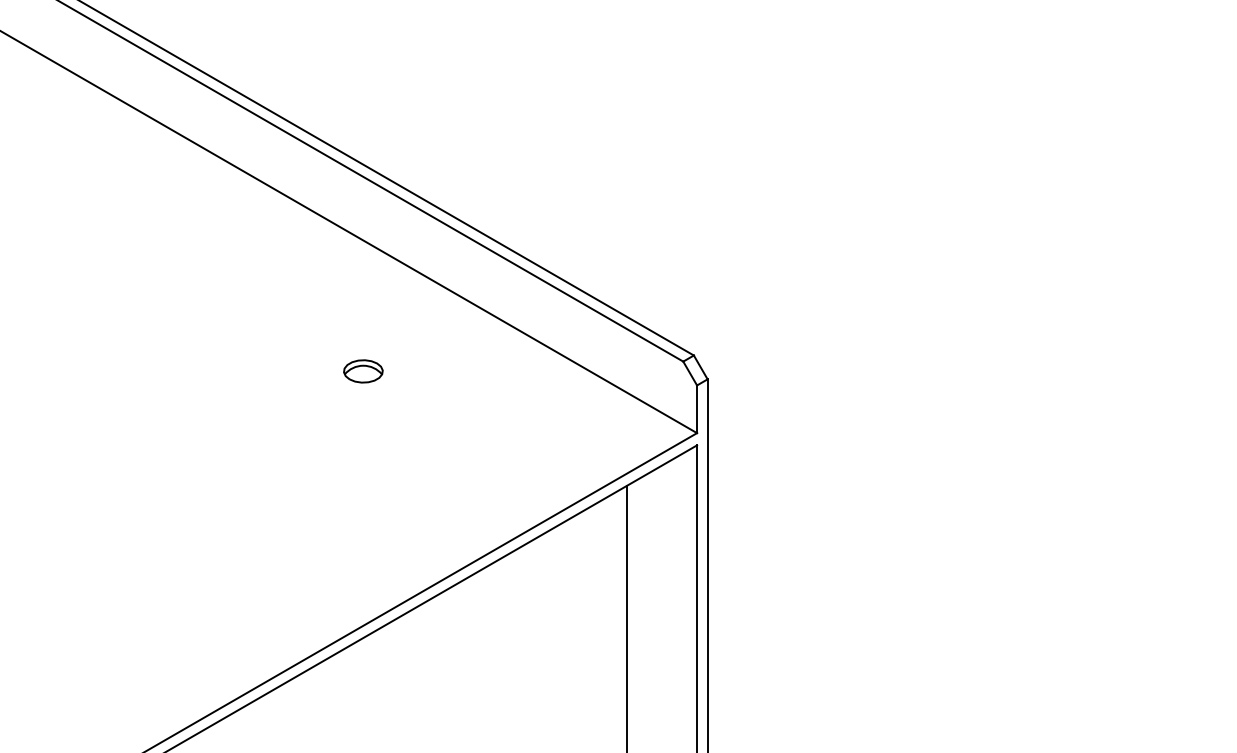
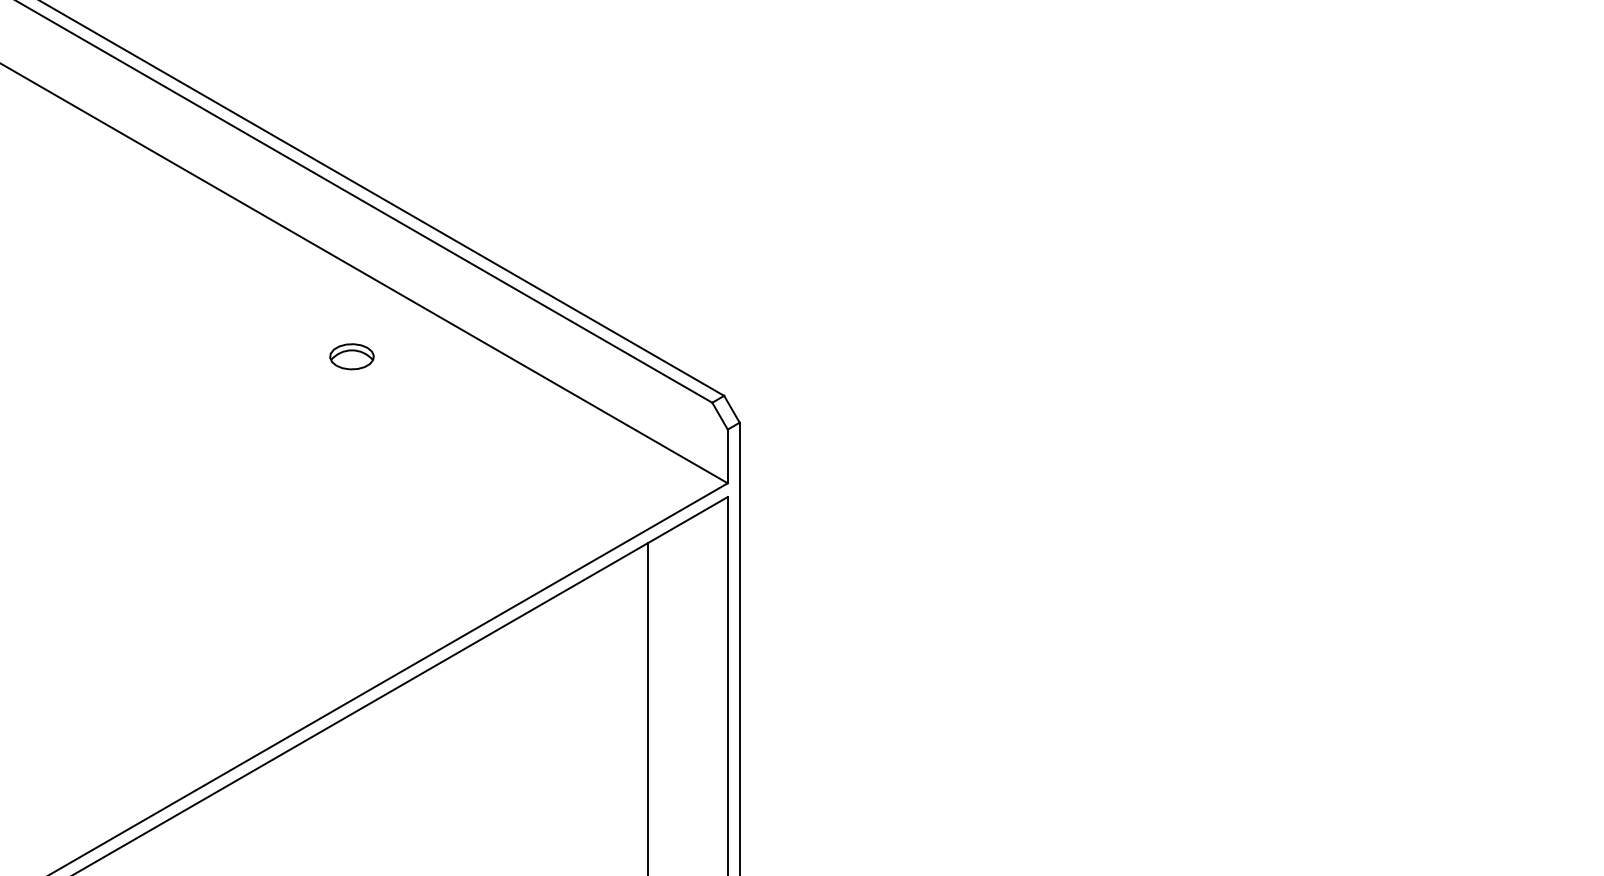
part: (362, 371) -> (351, 356), moved

